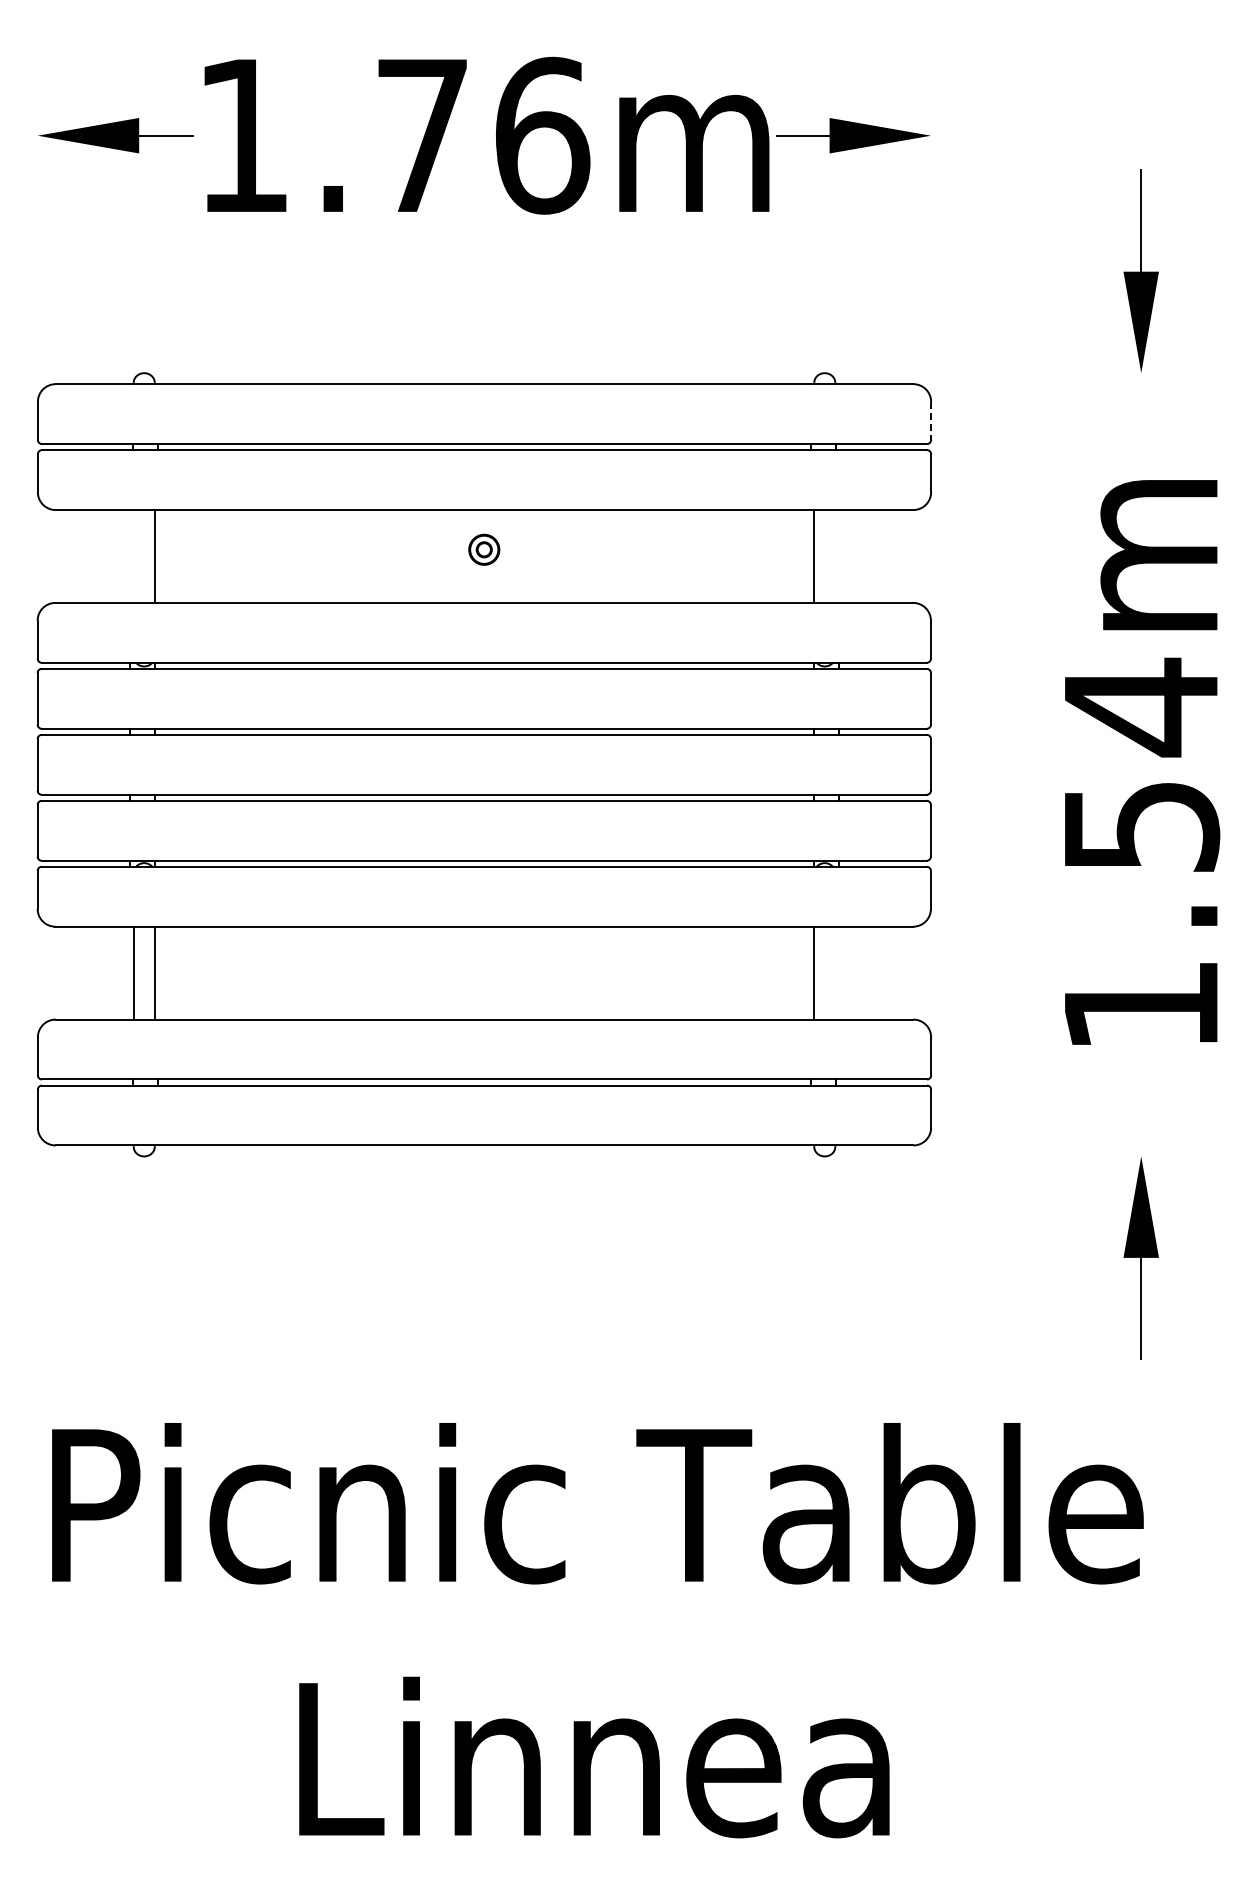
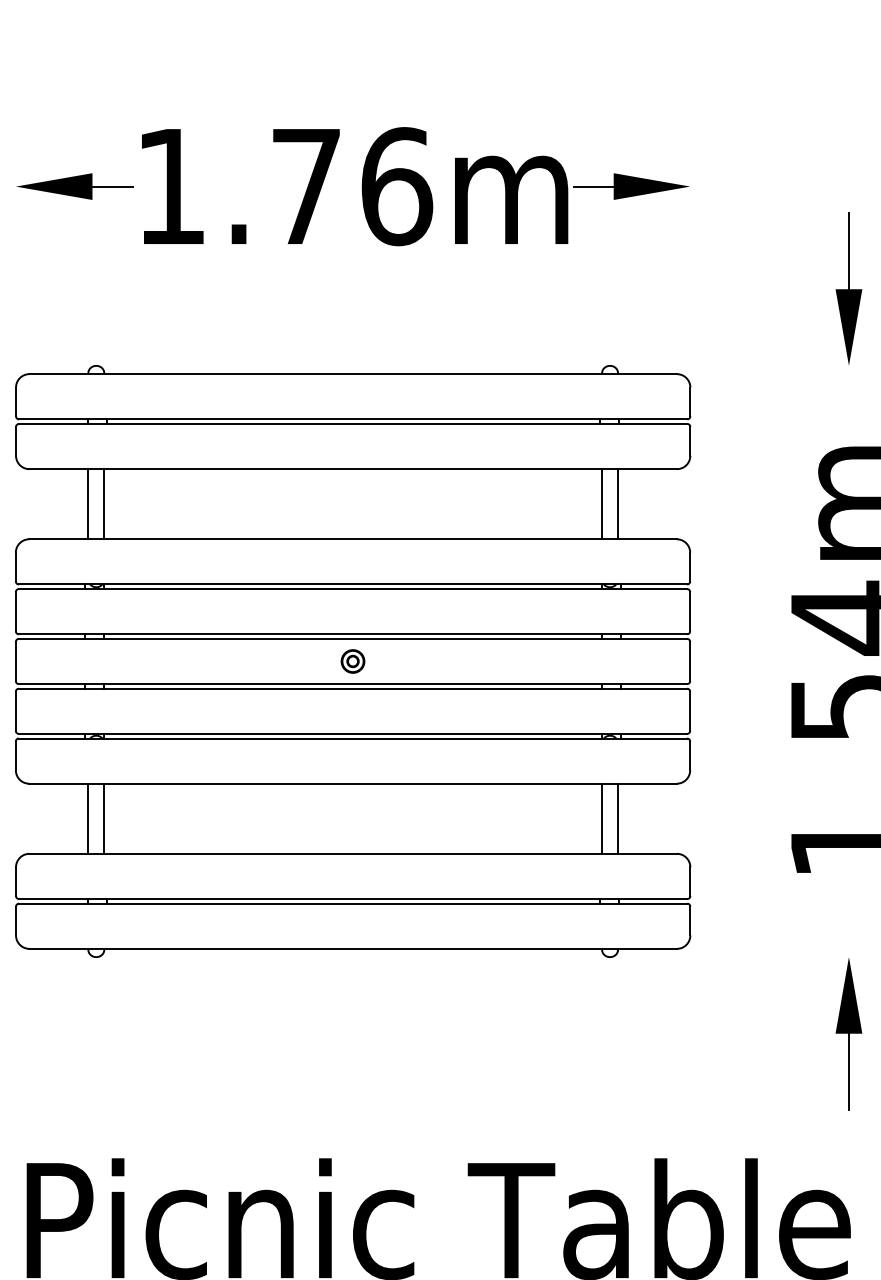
line: (931, 421) -> (690, 402), dashed -> solid
part: (484, 549) -> (353, 661), moved
line: (133, 556) -> (88, 504), added
line: (835, 556) -> (618, 504), added
line: (835, 972) -> (618, 818), added

